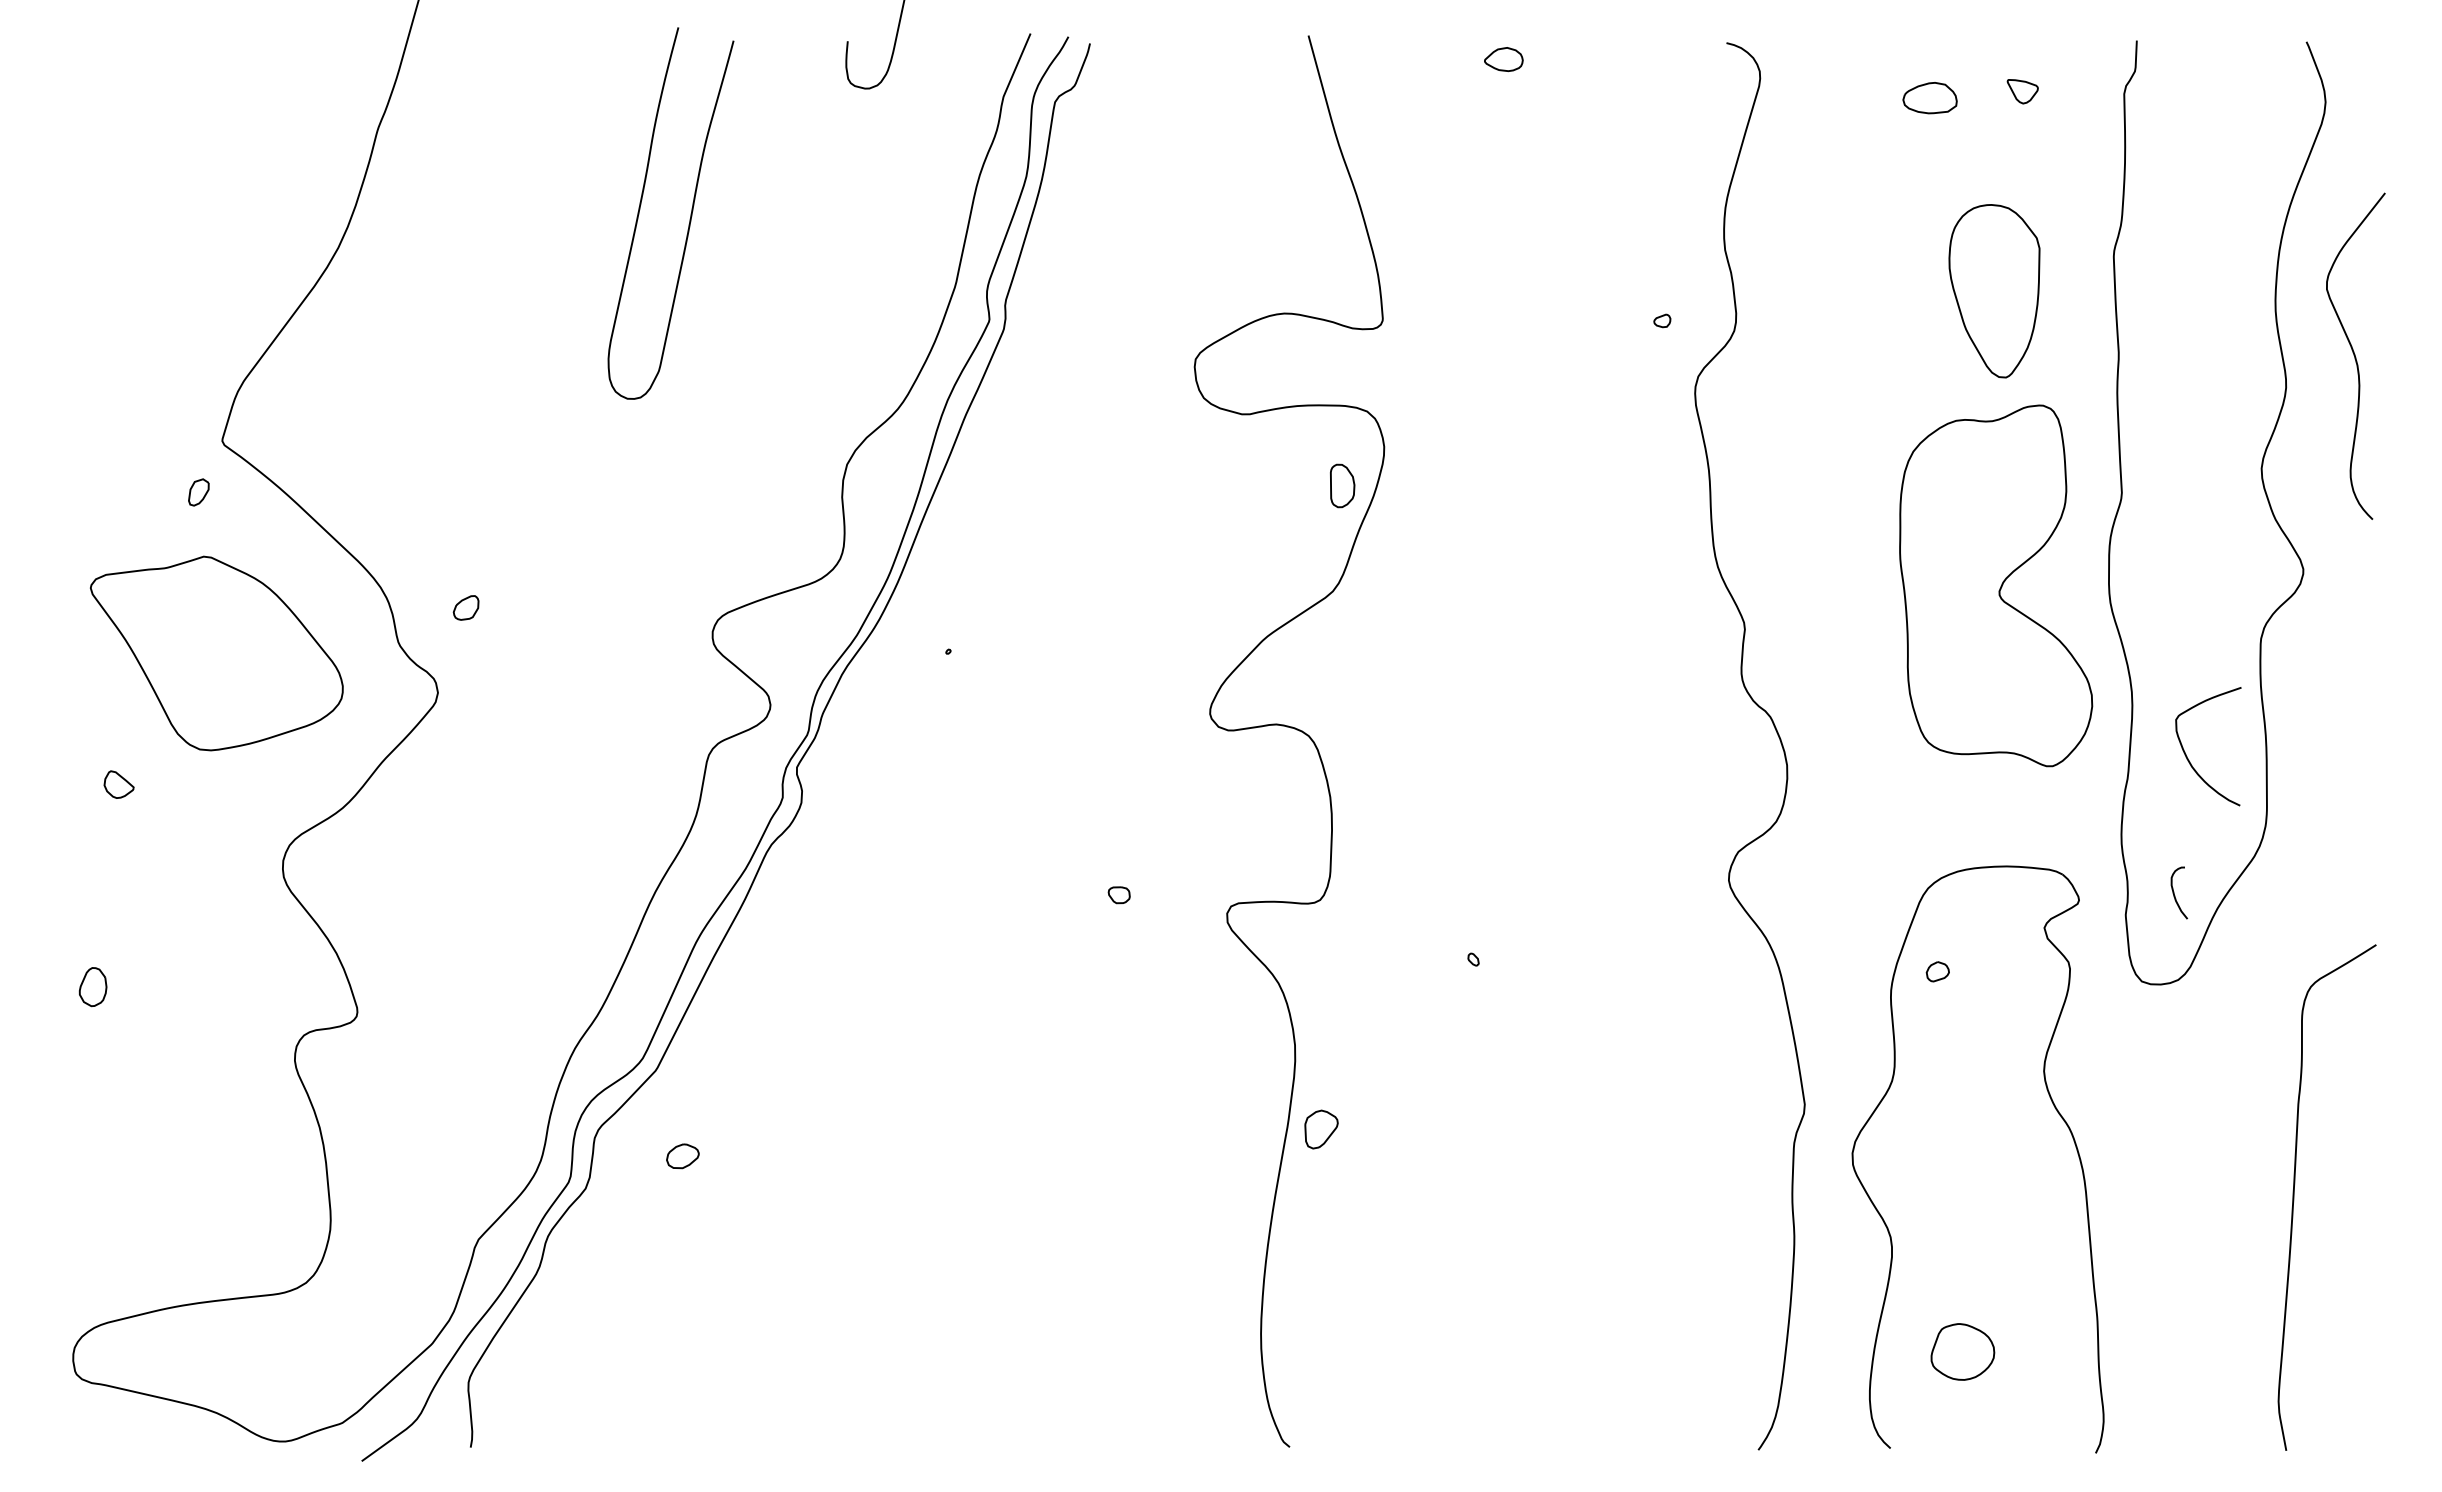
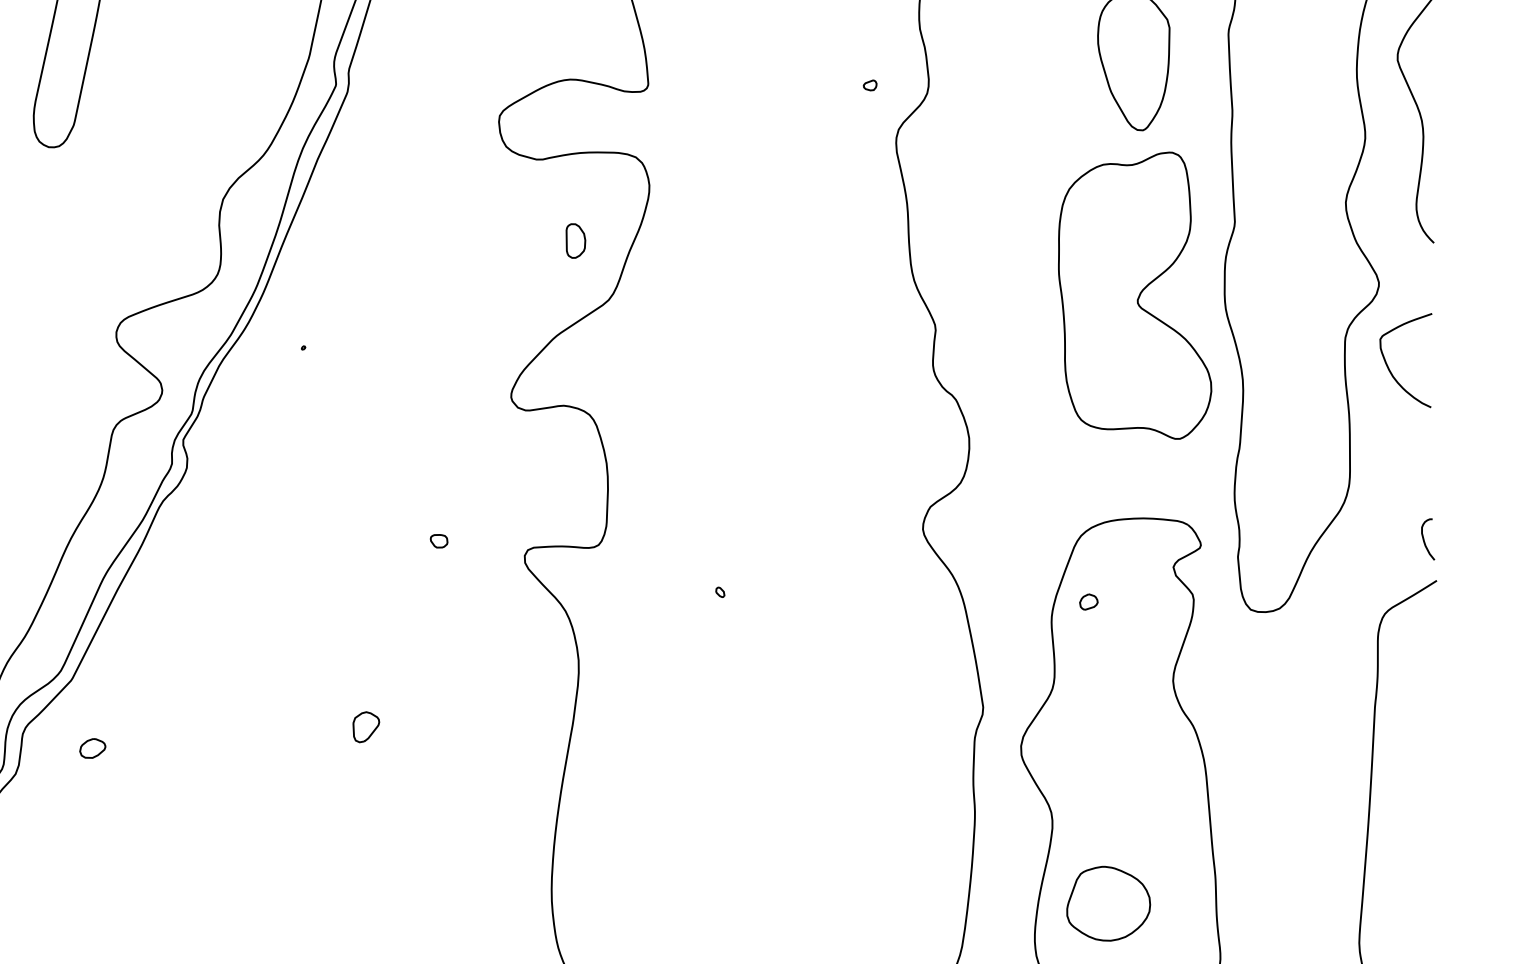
part: (1342, 485) -> (575, 240), moved
curve: (2187, 756) -> (1389, 368), moved
curve: (2174, 892) -> (1424, 539), moved
part: (1321, 1129) -> (366, 727), moved
part: (1962, 1351) -> (1108, 903), size x1.67

